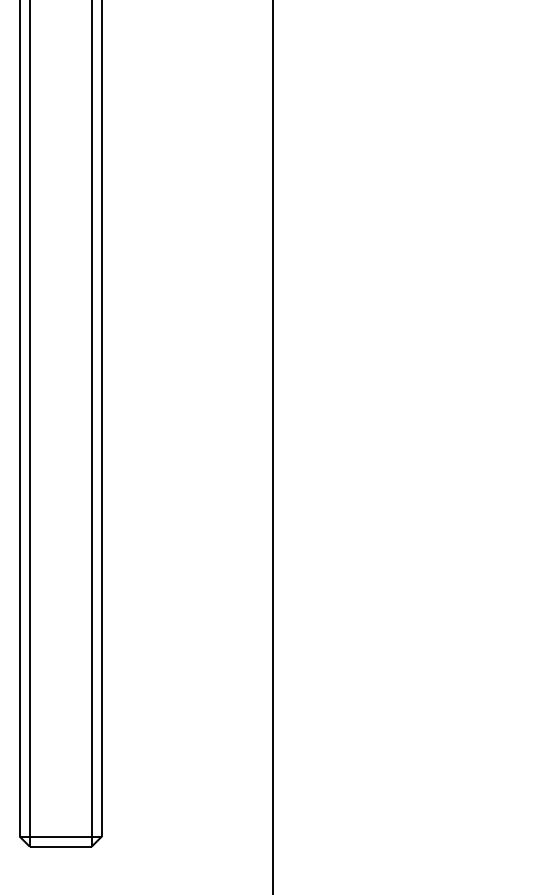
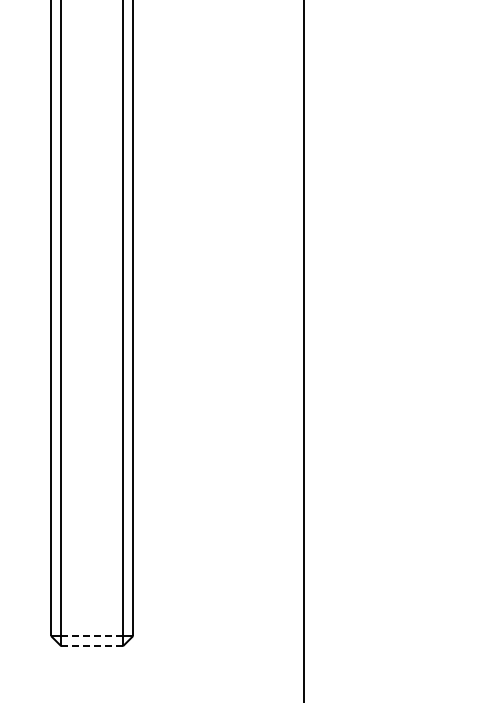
line: (60, 836) -> (91, 635), solid -> dashed
line: (60, 846) -> (91, 645), solid -> dashed

